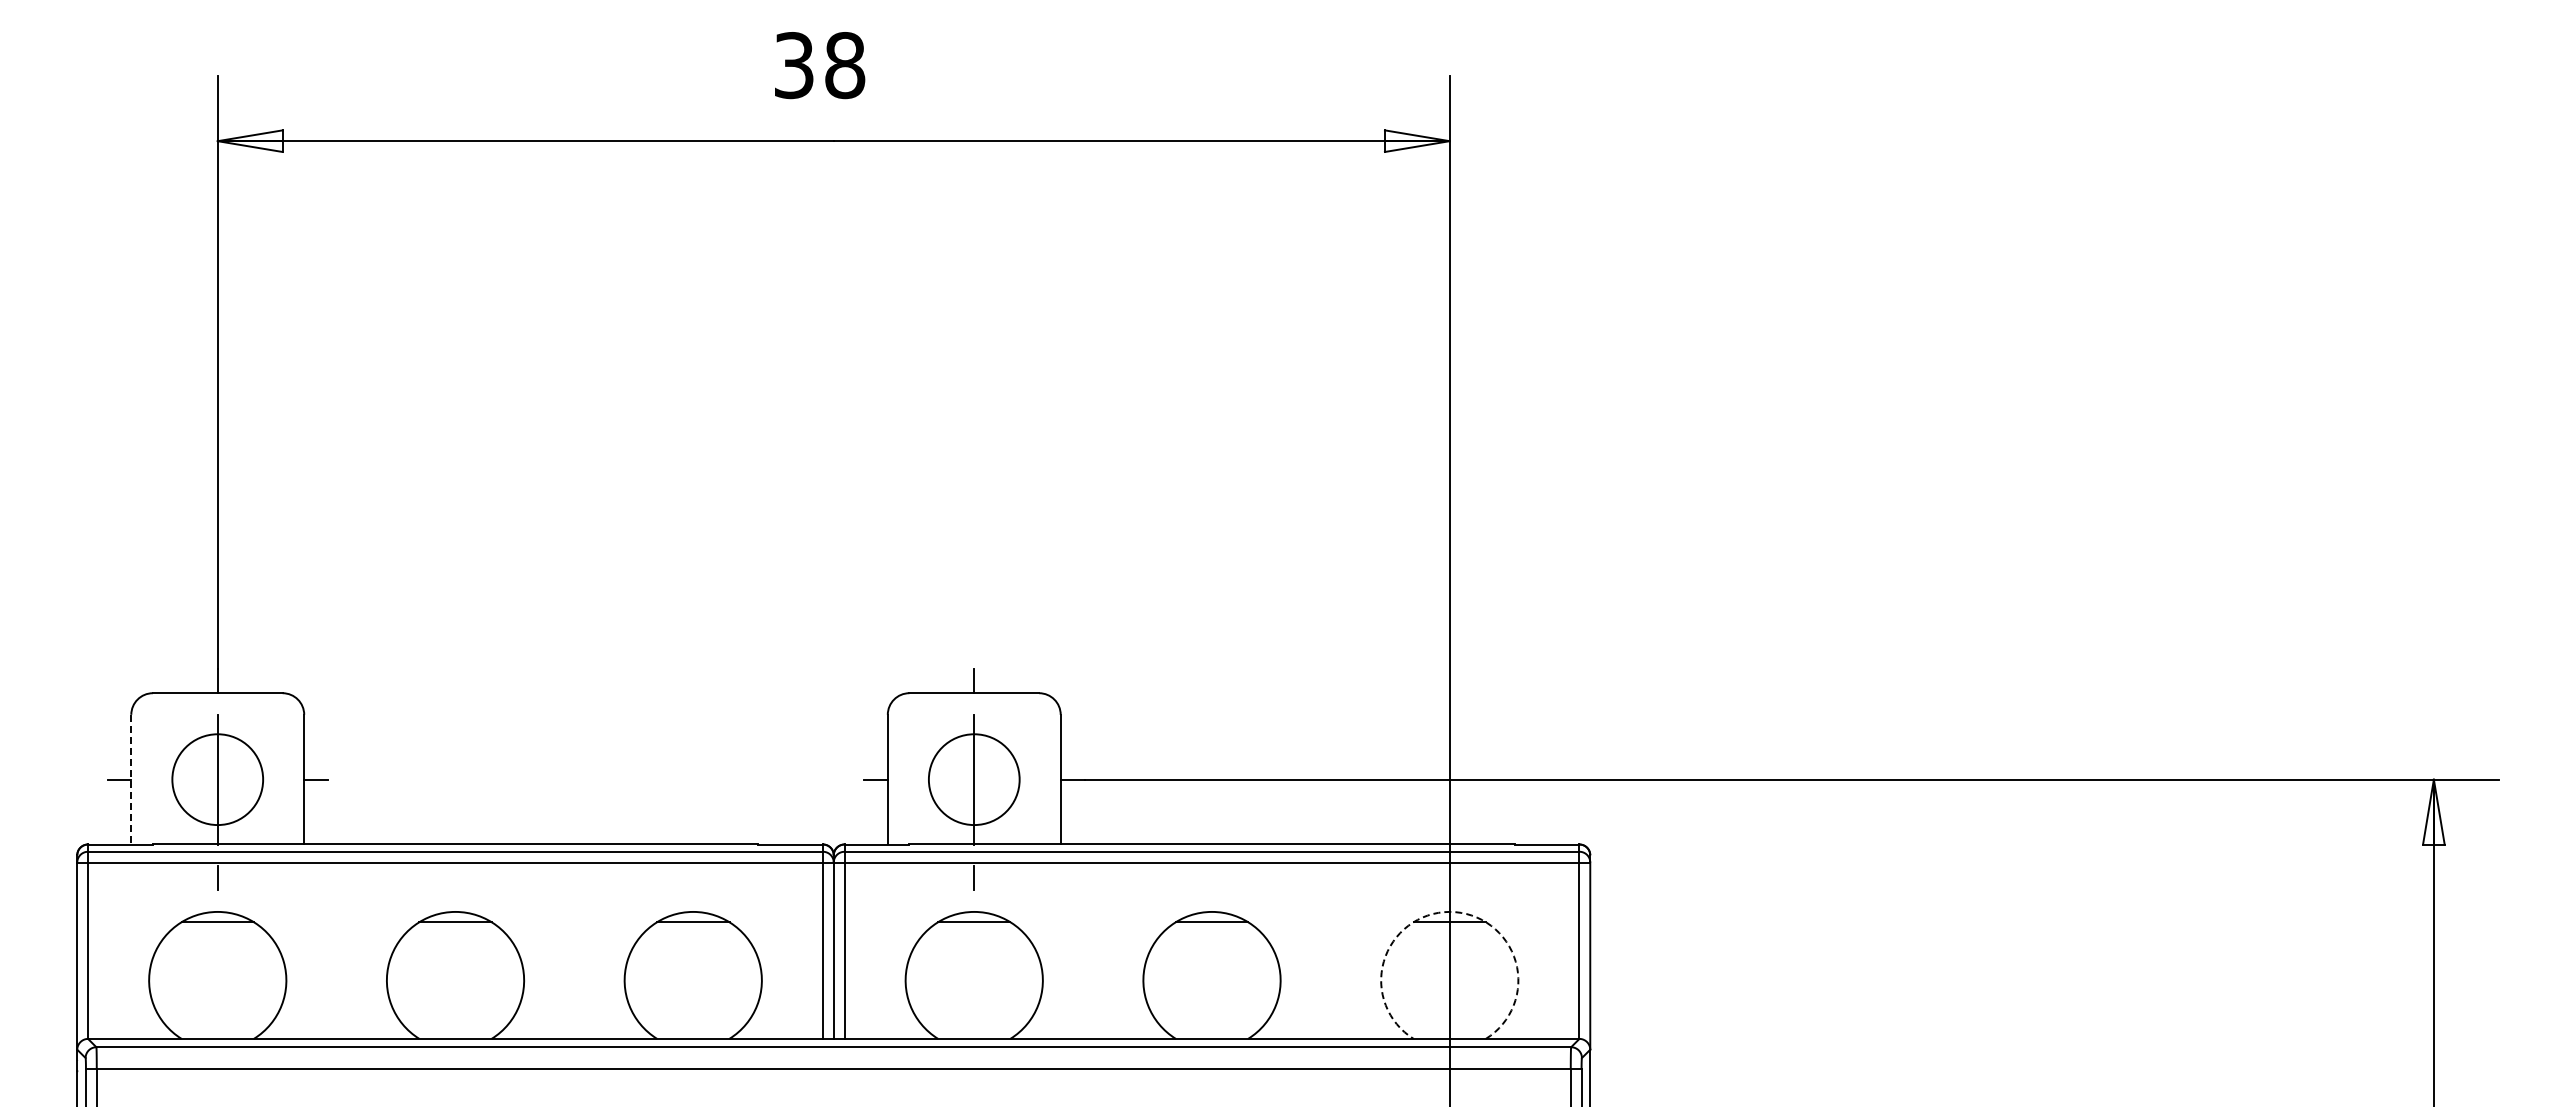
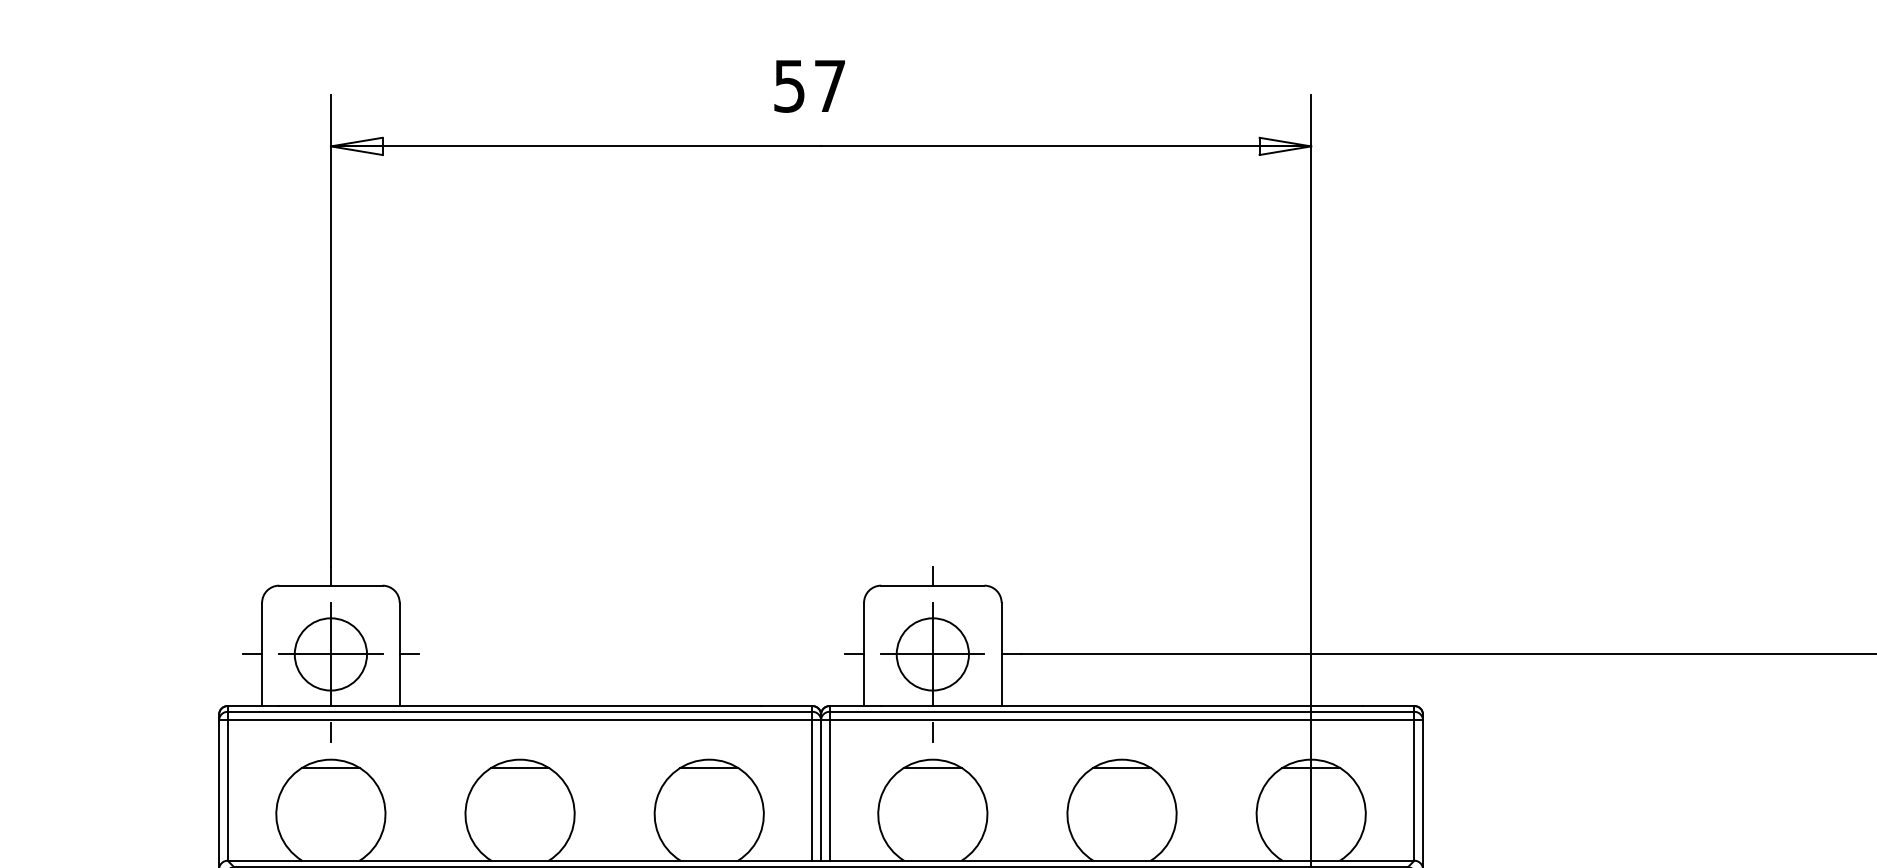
text: (820, 65) -> (810, 86), 38 -> 57
line: (131, 779) -> (262, 654), dashed -> solid
line: (217, 779) -> (330, 654), added
line: (974, 779) -> (933, 654), added
arc: (1449, 911) -> (1310, 759), dashed -> solid

